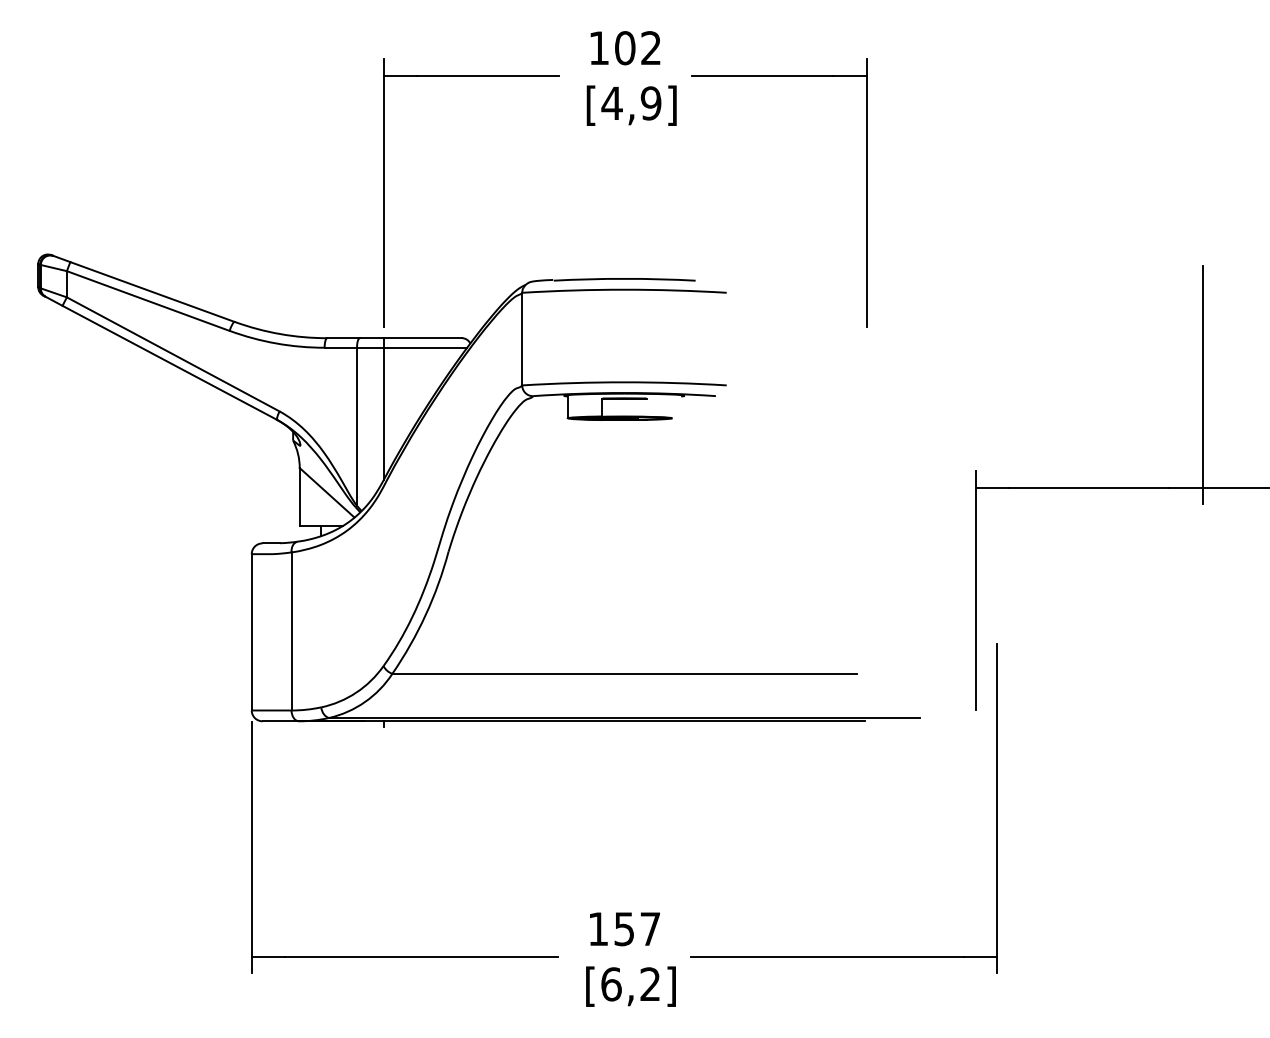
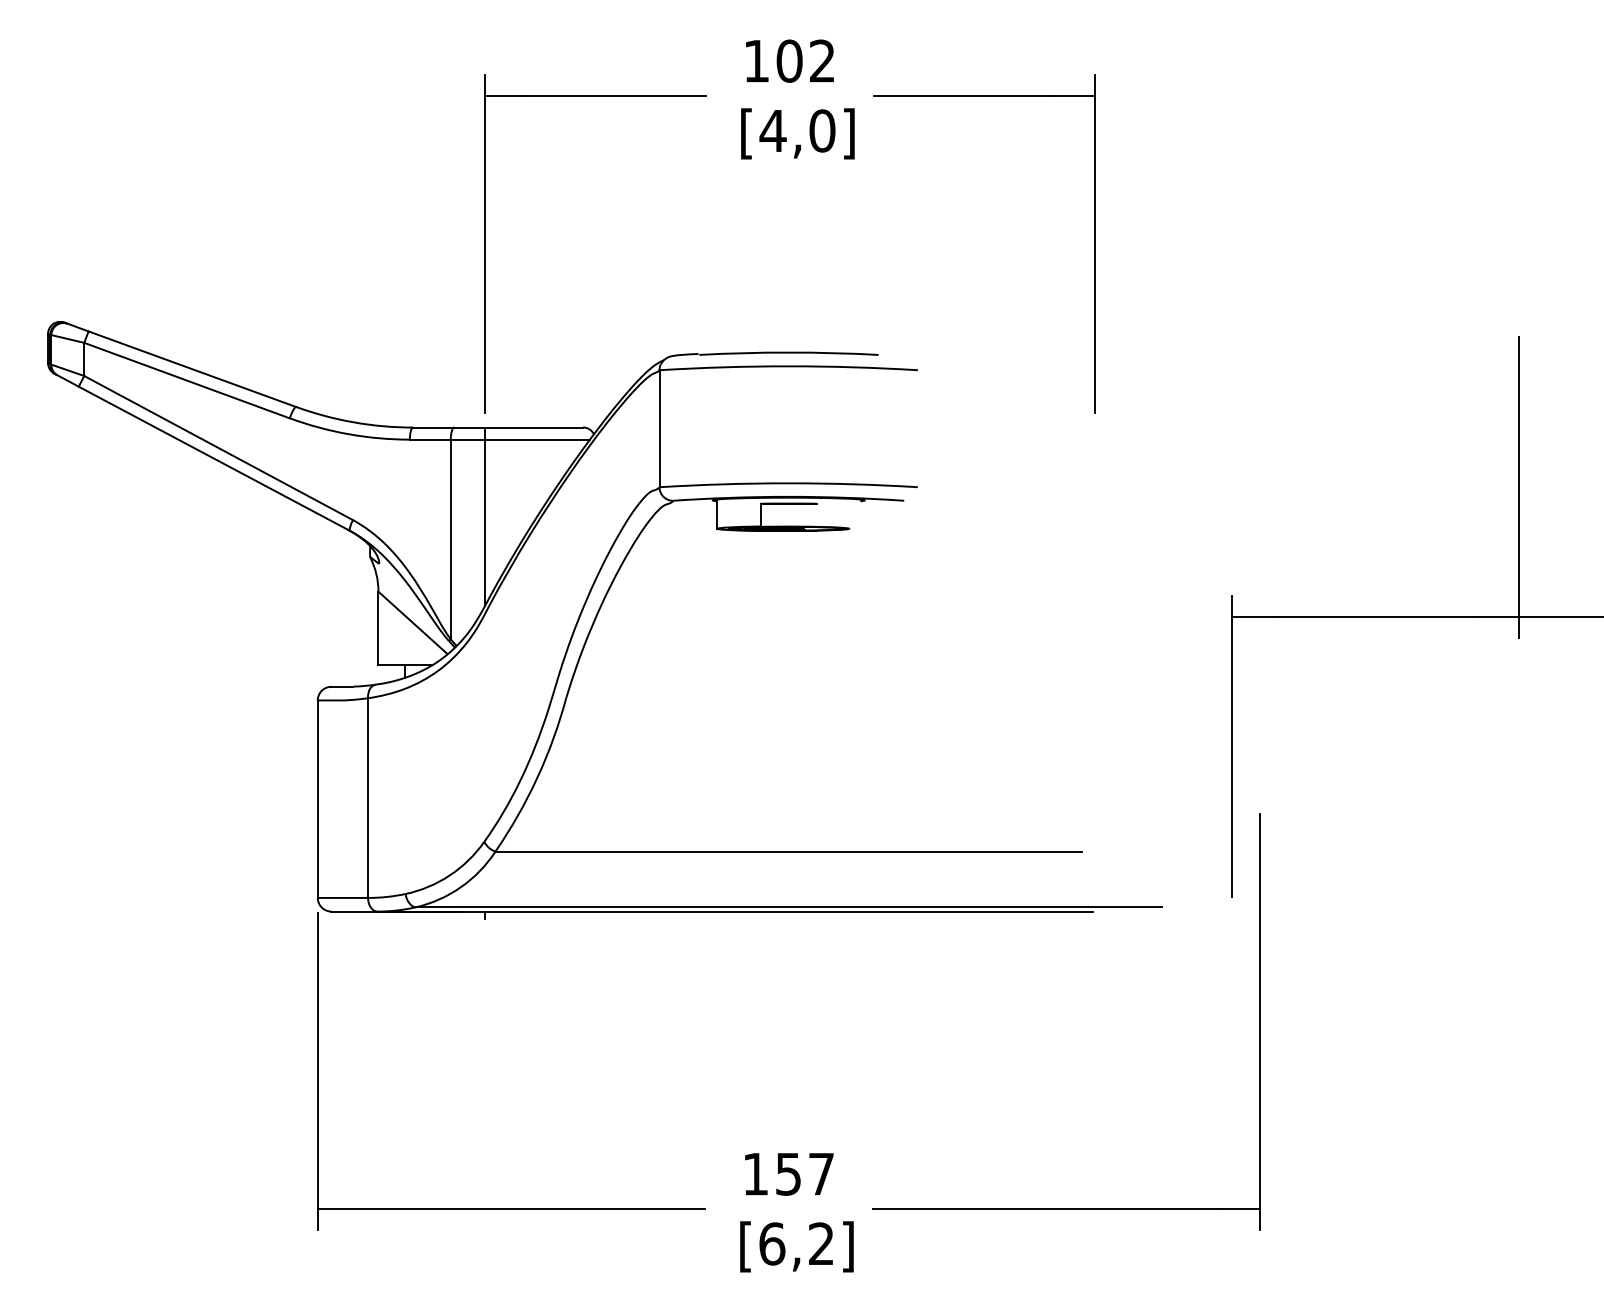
text: (651, 103) -> (822, 130), [4,9] -> [4,0]

